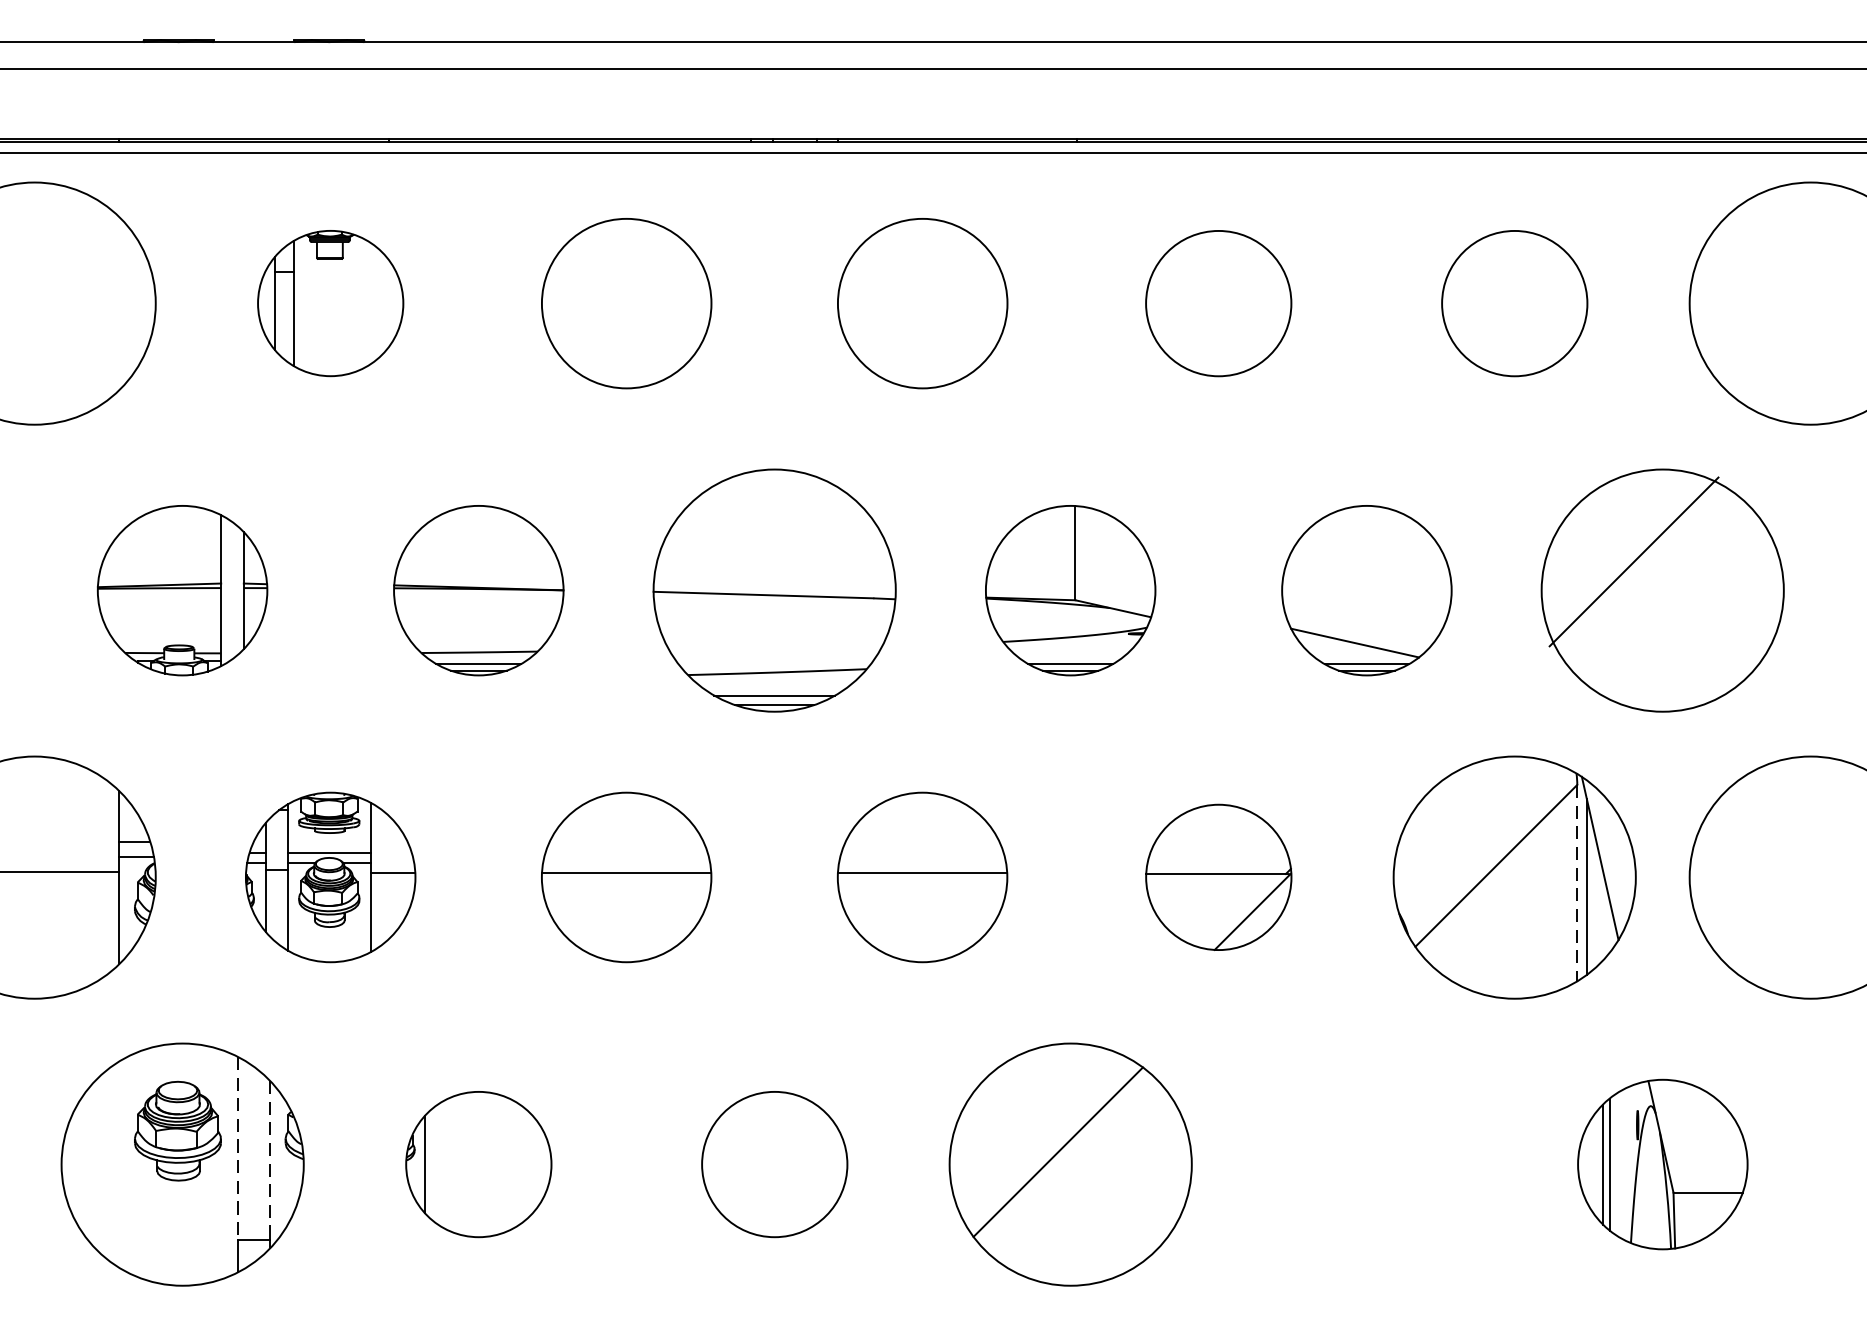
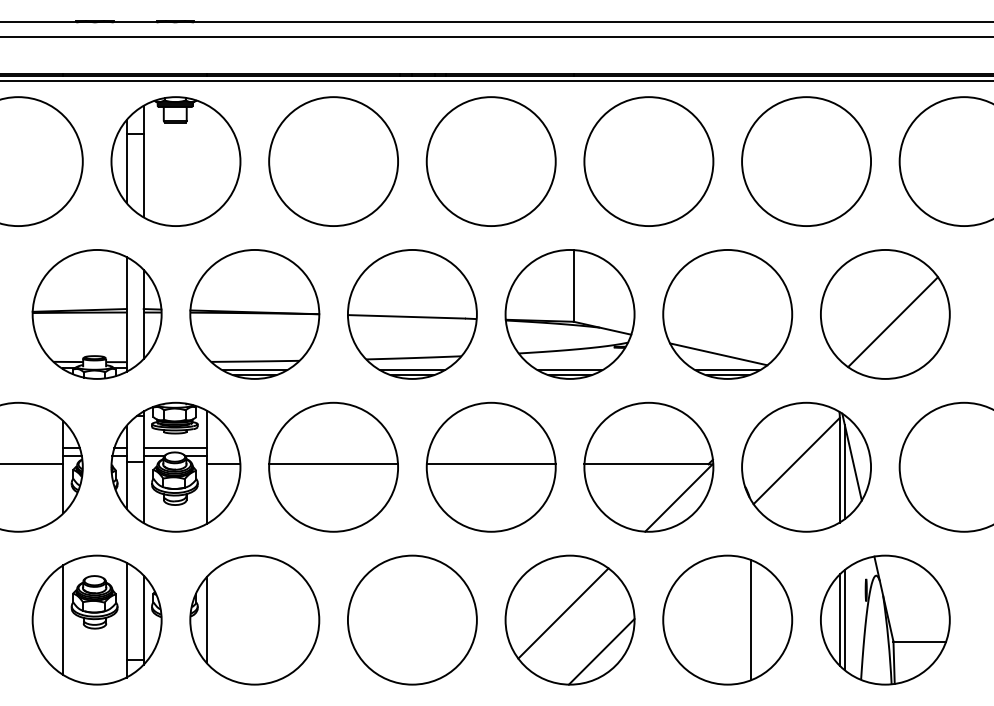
part: (329, 303) -> (175, 161), size x1.67
circle: (626, 303) -> (333, 161), size x1.43
circle: (921, 303) -> (490, 161), size x1.43
circle: (1217, 303) -> (648, 161), size x1.67
circle: (1514, 303) -> (806, 161), size x1.67
line: (1634, 562) -> (893, 322), moved
part: (181, 590) -> (96, 314), size x1.43
part: (478, 590) -> (254, 314), size x1.43
part: (1069, 590) -> (569, 314), size x1.43
part: (1366, 590) -> (727, 314), size x1.43
part: (329, 876) -> (175, 466), size x1.43
part: (626, 876) -> (333, 466), size x1.43
part: (921, 876) -> (490, 466), size x1.43
part: (1217, 876) -> (648, 466), size x1.67
line: (1576, 883) -> (839, 470), dashed -> solid
line: (237, 1148) -> (126, 611), dashed -> solid
line: (269, 1161) -> (143, 618), dashed -> solid
part: (478, 1163) -> (254, 619), size x1.67
circle: (774, 1163) -> (412, 619), size x1.67
part: (1366, 1163) -> (727, 619), added
part: (1663, 1163) -> (885, 619), size x1.43
line: (119, 1165) -> (63, 620), added
line: (1129, 1223) -> (601, 651), added

